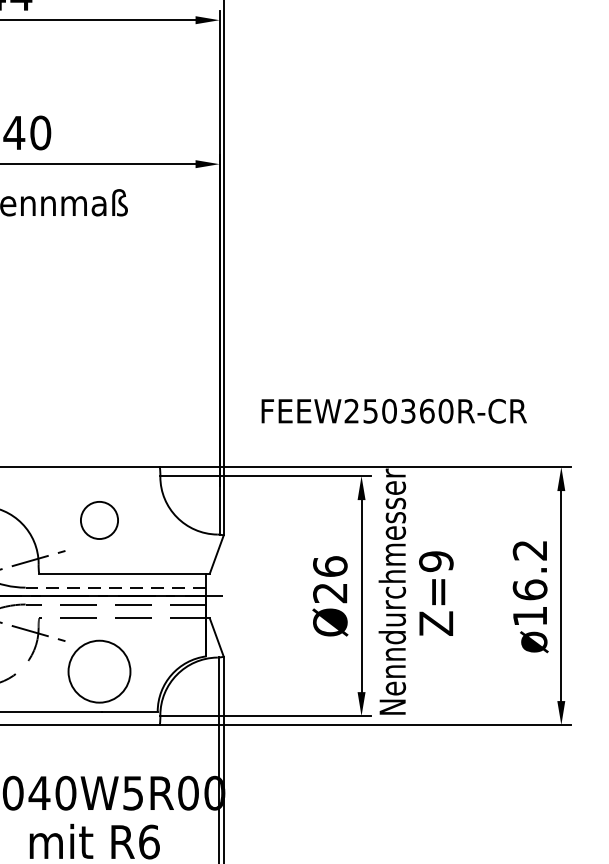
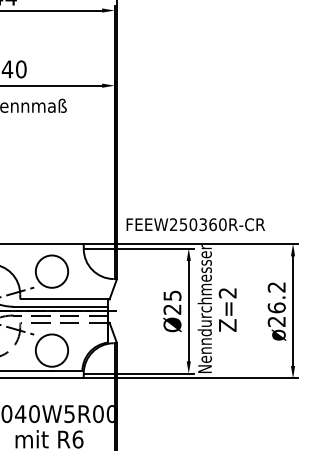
text: (393, 410) -> (195, 224), moved
circle: (98, 520) -> (51, 271), size x1.67
text: (435, 560) -> (227, 292), Z=9 -> Z=2
text: (330, 566) -> (172, 295), Ø26 -> Ø25
line: (115, 587) -> (60, 306), dashed -> solid
text: (529, 615) -> (276, 321), ø16.2 -> ø26.2

